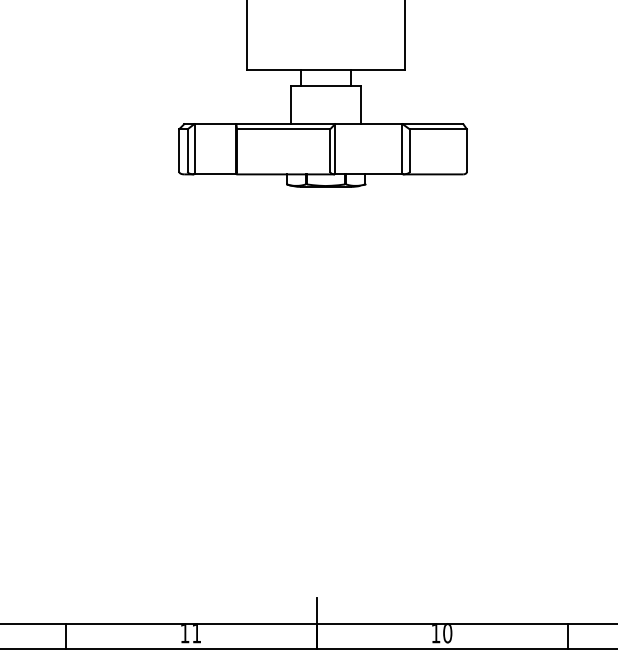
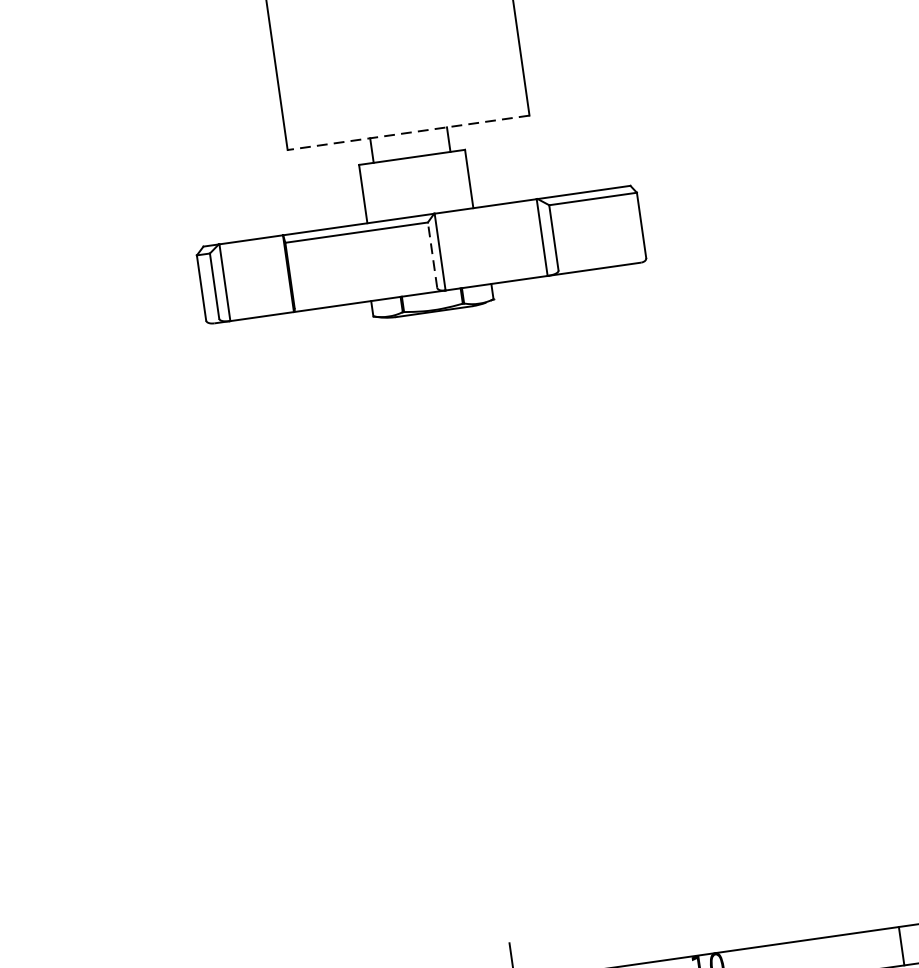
line: (325, 70) -> (407, 133), solid -> dashed
line: (330, 150) -> (432, 254), solid -> dashed

